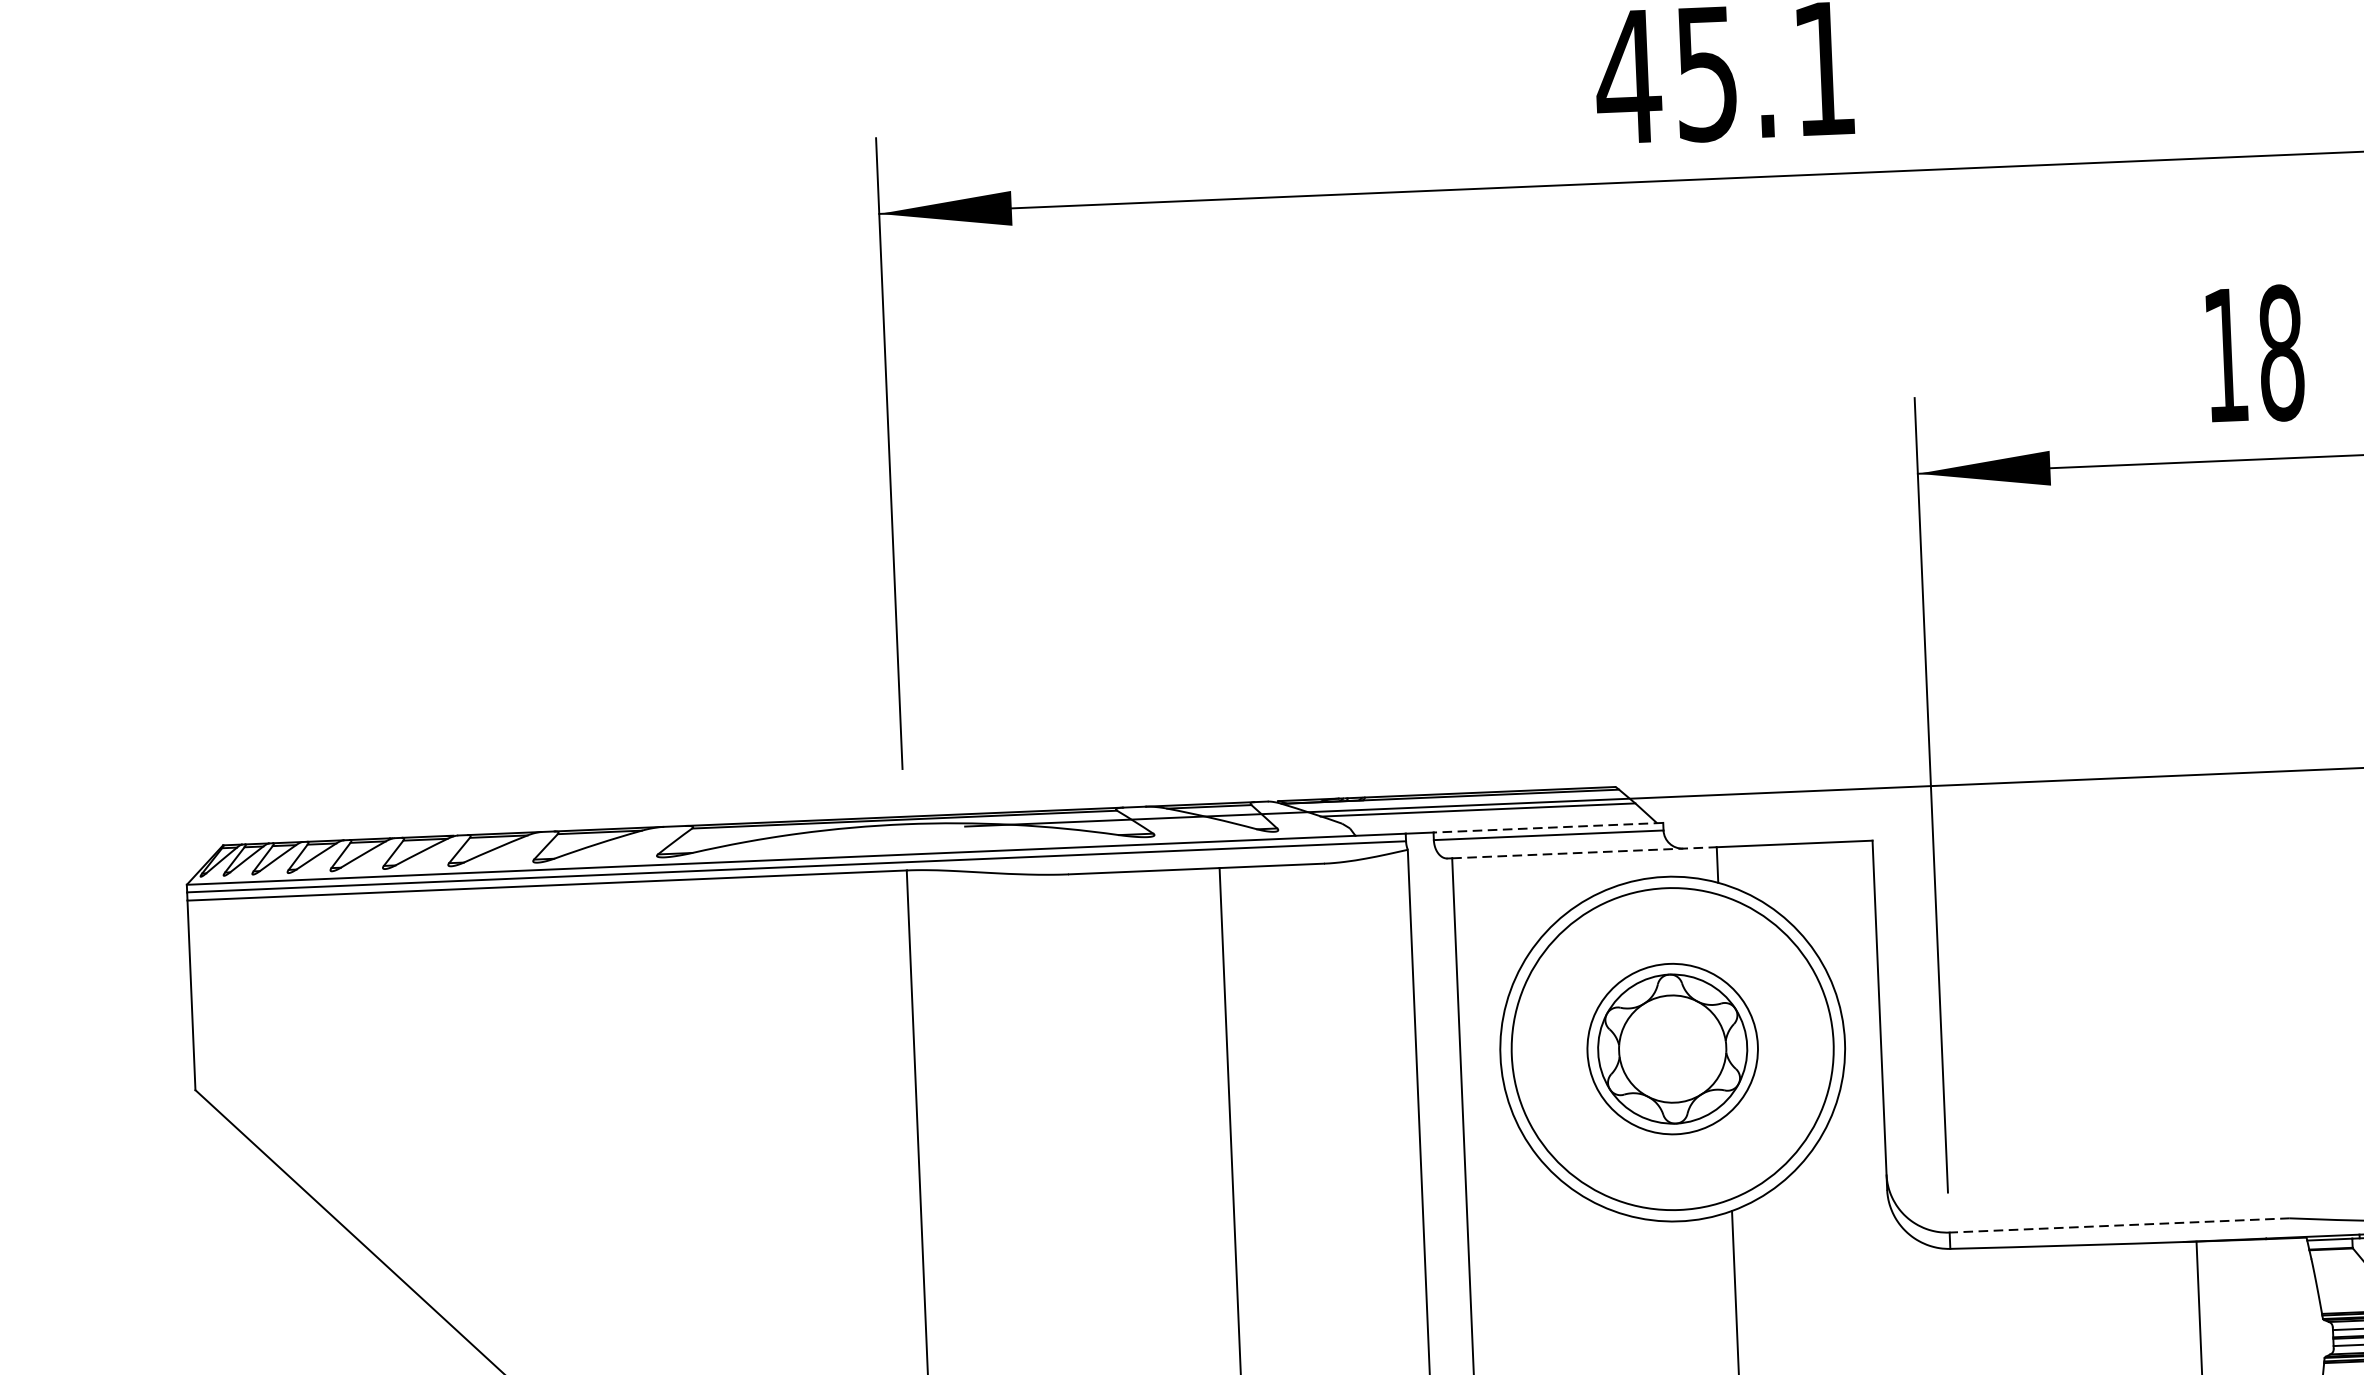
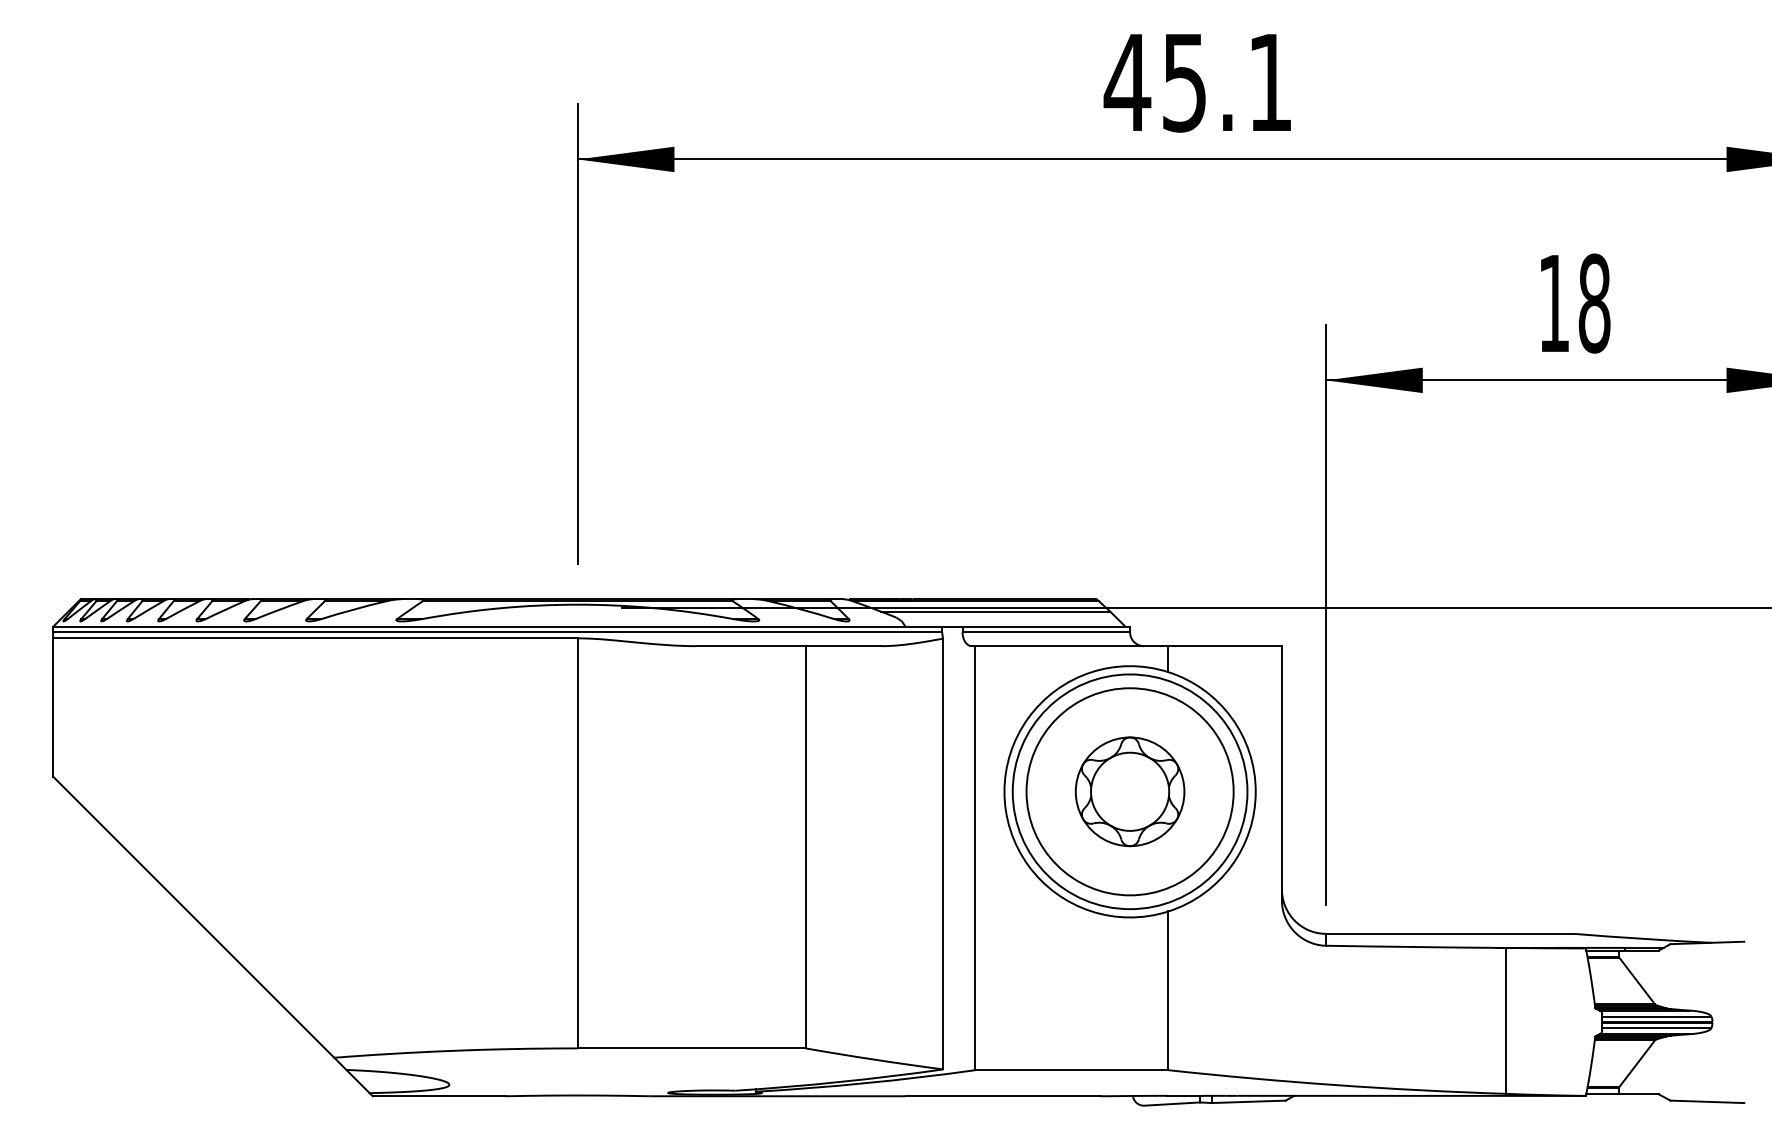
line: (1548, 827) -> (1046, 626), dashed -> solid
line: (1585, 853) -> (1072, 646), dashed -> solid
circle: (1671, 1048) -> (1129, 791), size x1.67
line: (2118, 1224) -> (1449, 933), dashed -> solid

